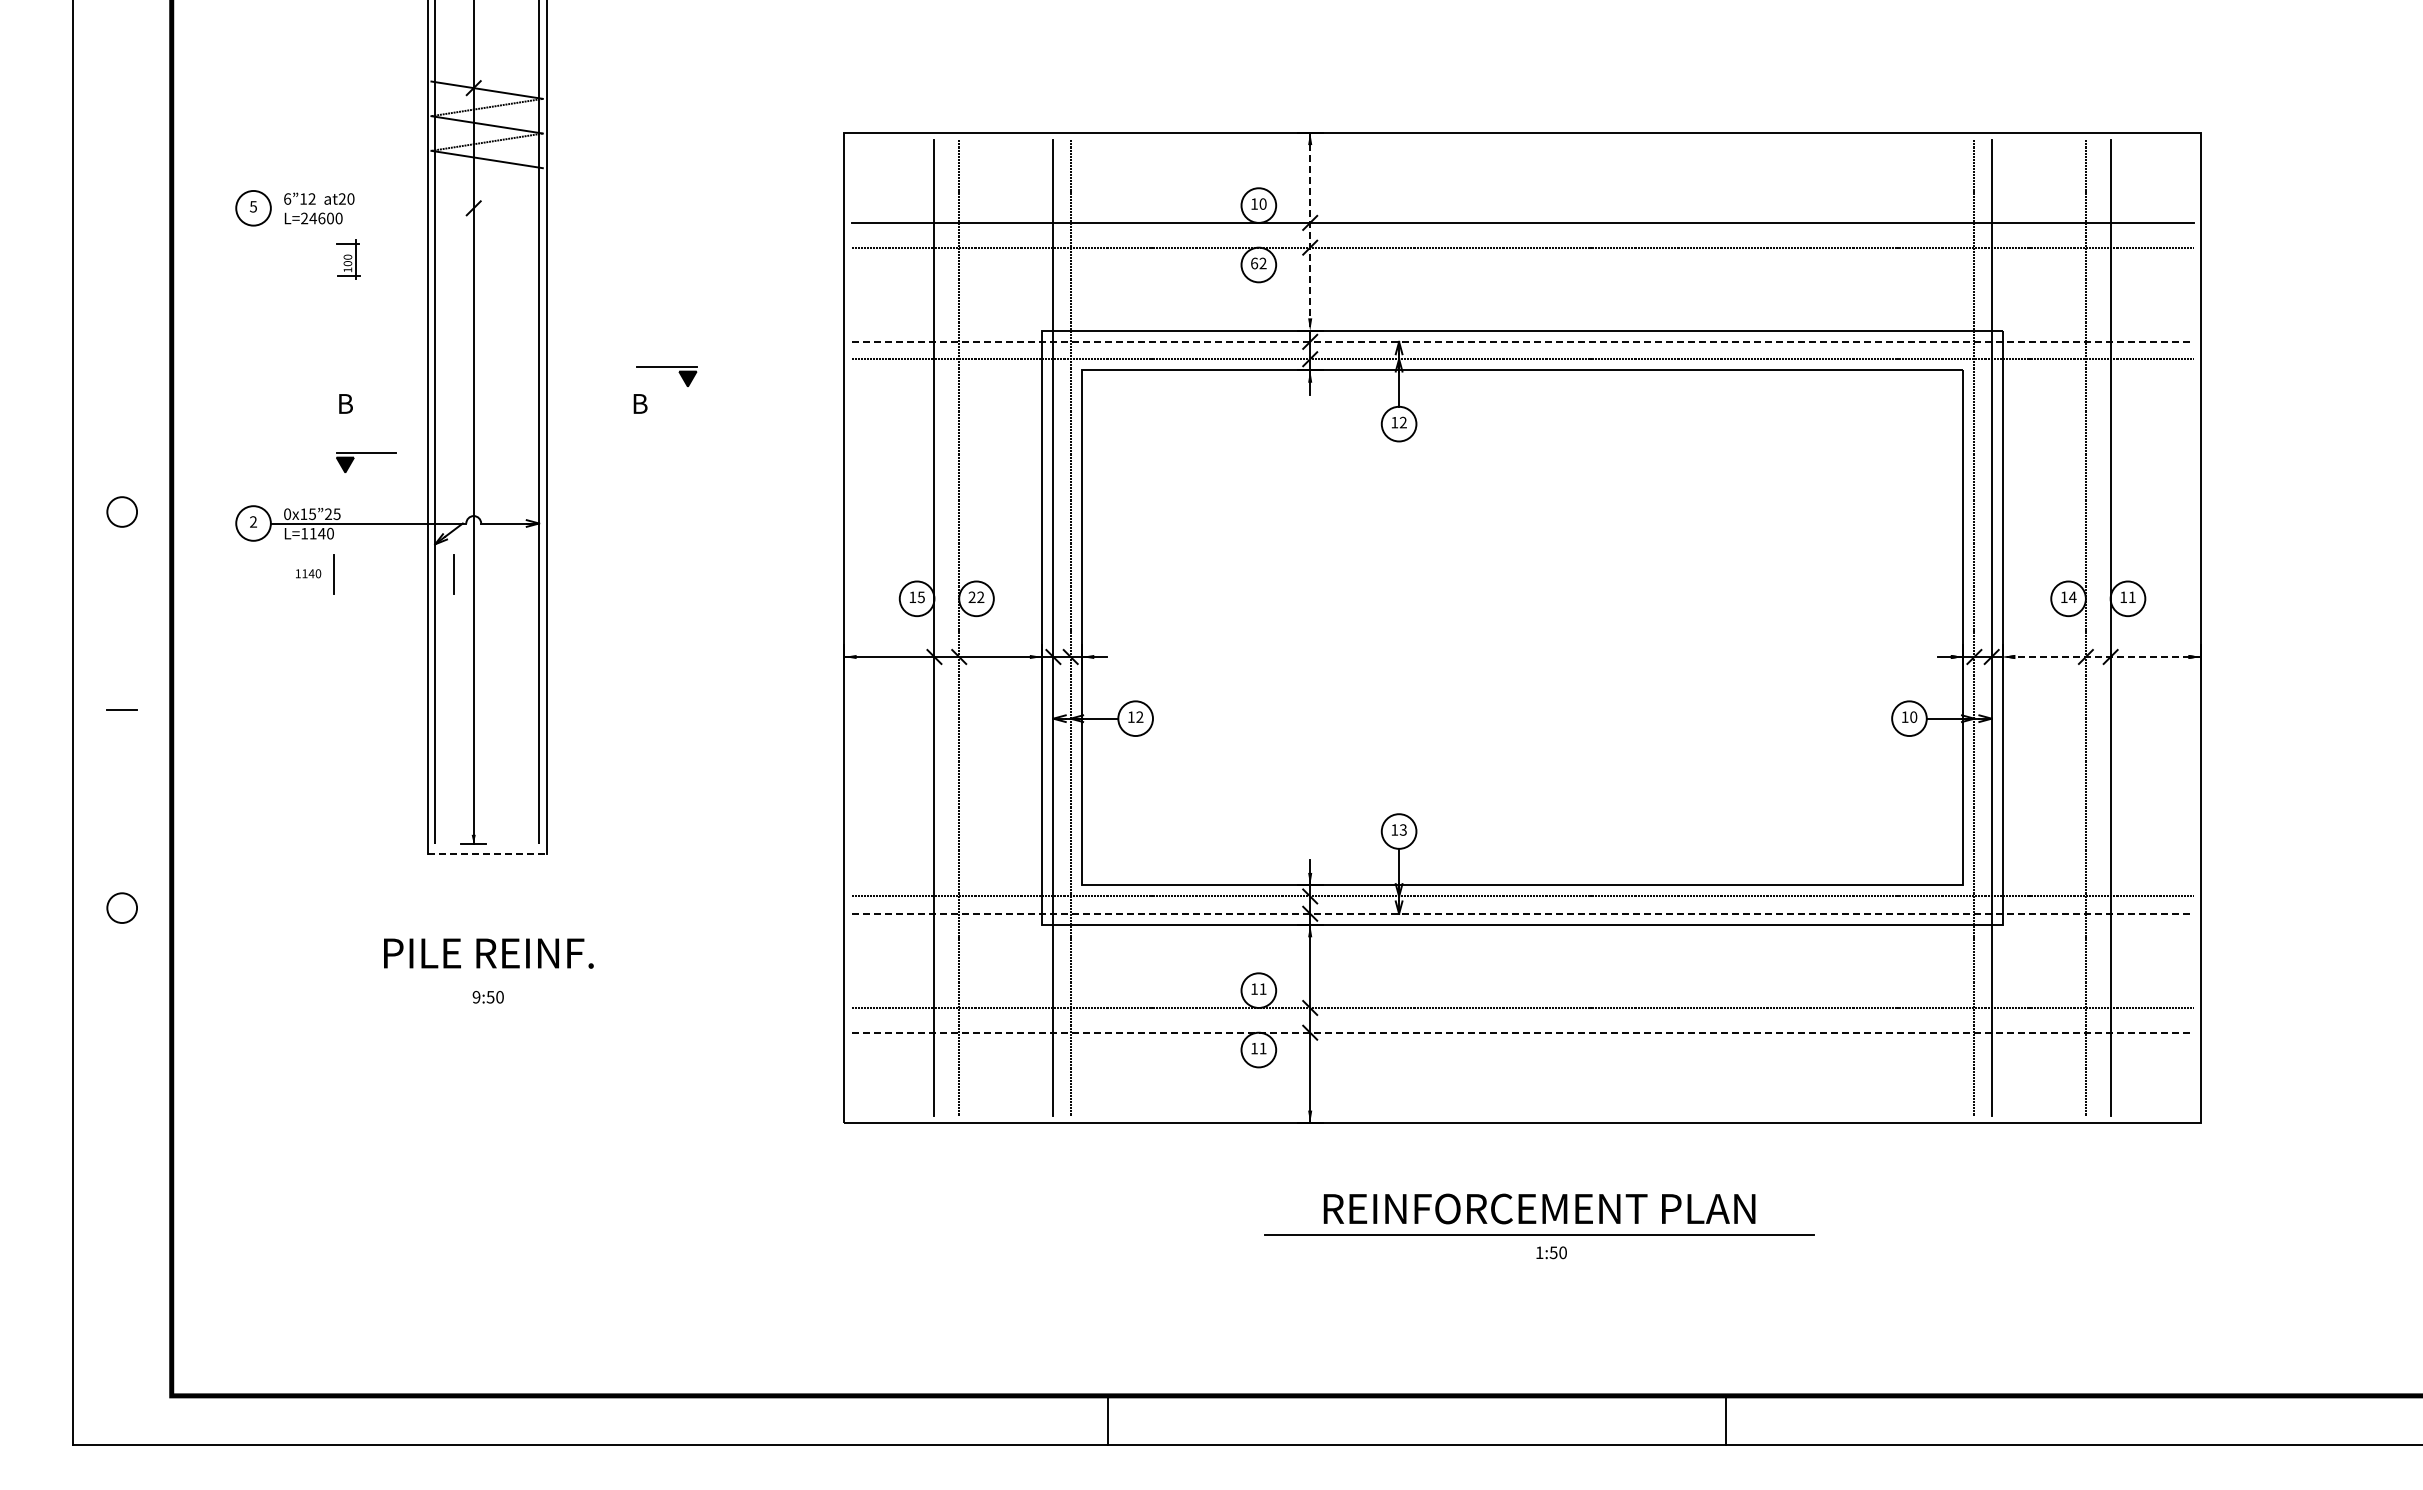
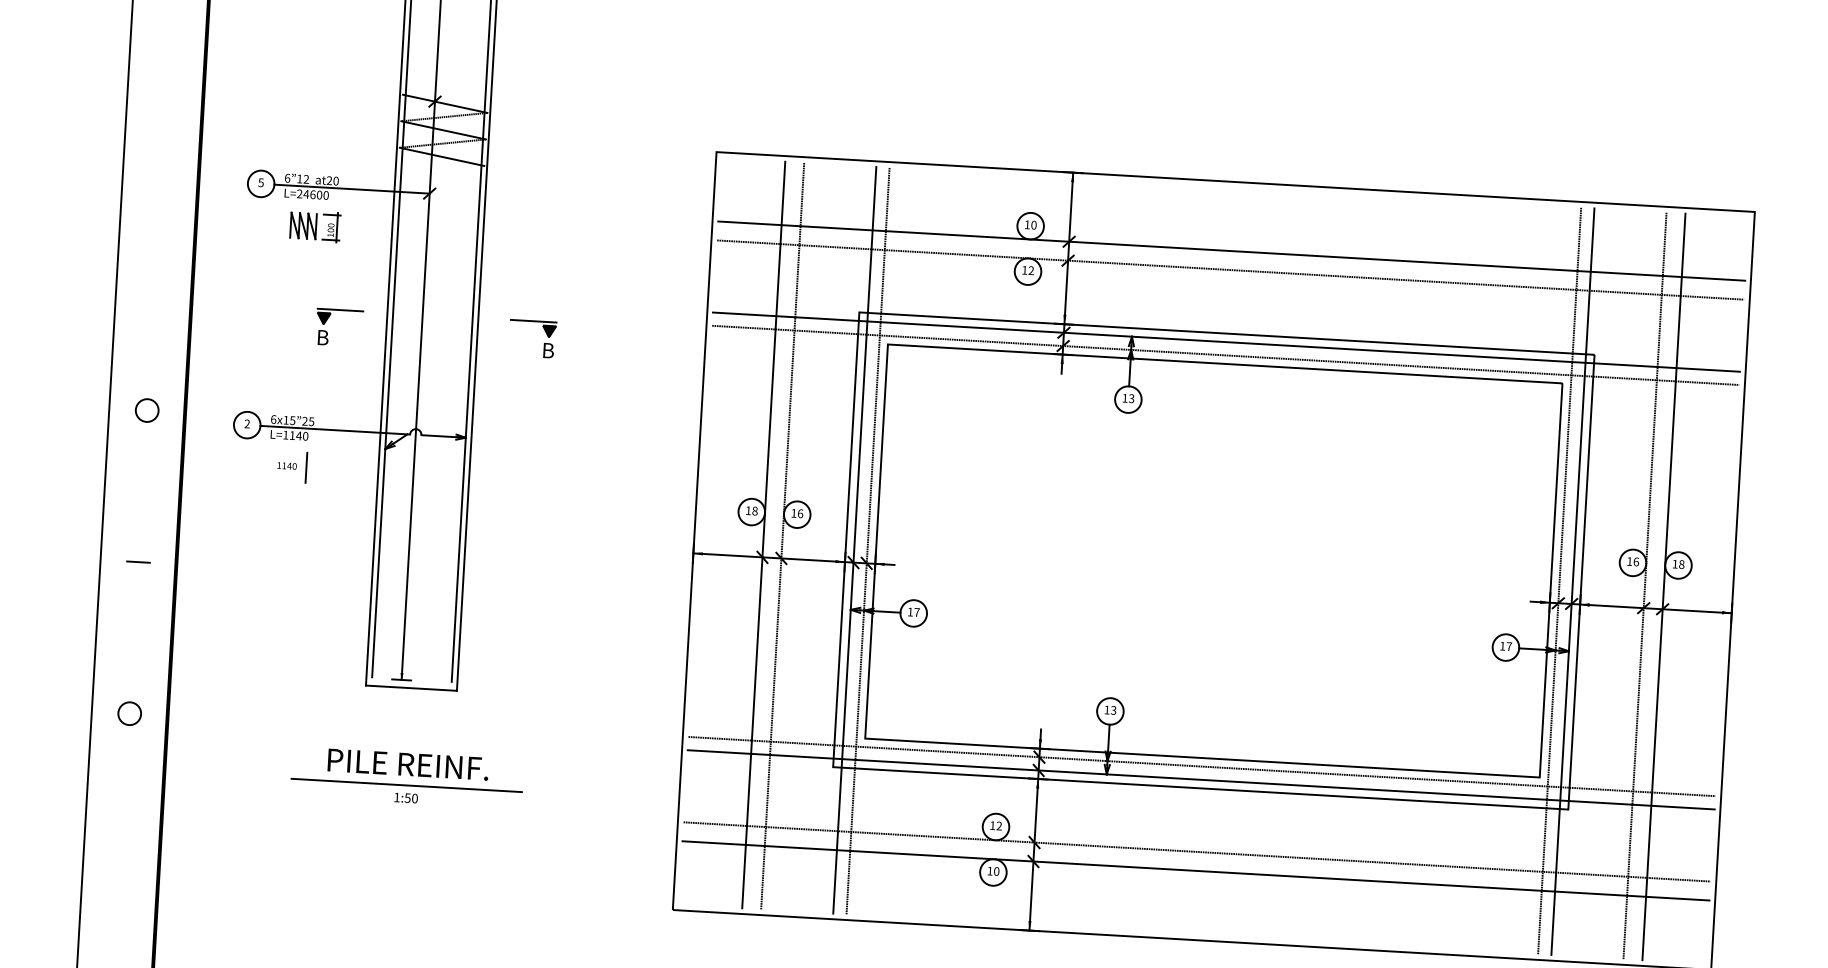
line: (371, 208) -> (351, 189), added
line: (1310, 232) -> (1069, 249), dashed -> solid
part: (311, 259) -> (303, 225), added
text: (1254, 263) -> (1024, 270), 62 -> 12
line: (1522, 341) -> (1226, 341), dashed -> solid
part: (666, 367) -> (533, 321), moved
text: (1402, 422) -> (1131, 398), 12 -> 13
part: (366, 453) -> (340, 310), moved
text: (287, 513) -> (273, 418), 0x15 -> 6x15
line: (453, 574) -> (398, 473), removed
text: (920, 596) -> (754, 510), 15 -> 18
text: (976, 597) -> (797, 513), 22 -> 16
text: (2072, 597) -> (1636, 562), 14 -> 16
text: (2131, 597) -> (1681, 564), 11 -> 18
line: (2101, 657) -> (1655, 609), dashed -> solid
text: (1139, 716) -> (916, 611), 12 -> 17
text: (1913, 716) -> (1509, 646), 10 -> 17
line: (487, 853) -> (411, 688), dashed -> solid
line: (1522, 913) -> (1201, 779), dashed -> solid
line: (487, 980) -> (406, 785), added
text: (1262, 988) -> (998, 825), 11 -> 12
text: (476, 996) -> (397, 796), 9:50 -> 1:50
line: (1522, 1032) -> (1195, 870), dashed -> solid
text: (1262, 1048) -> (996, 871), 11 -> 10

